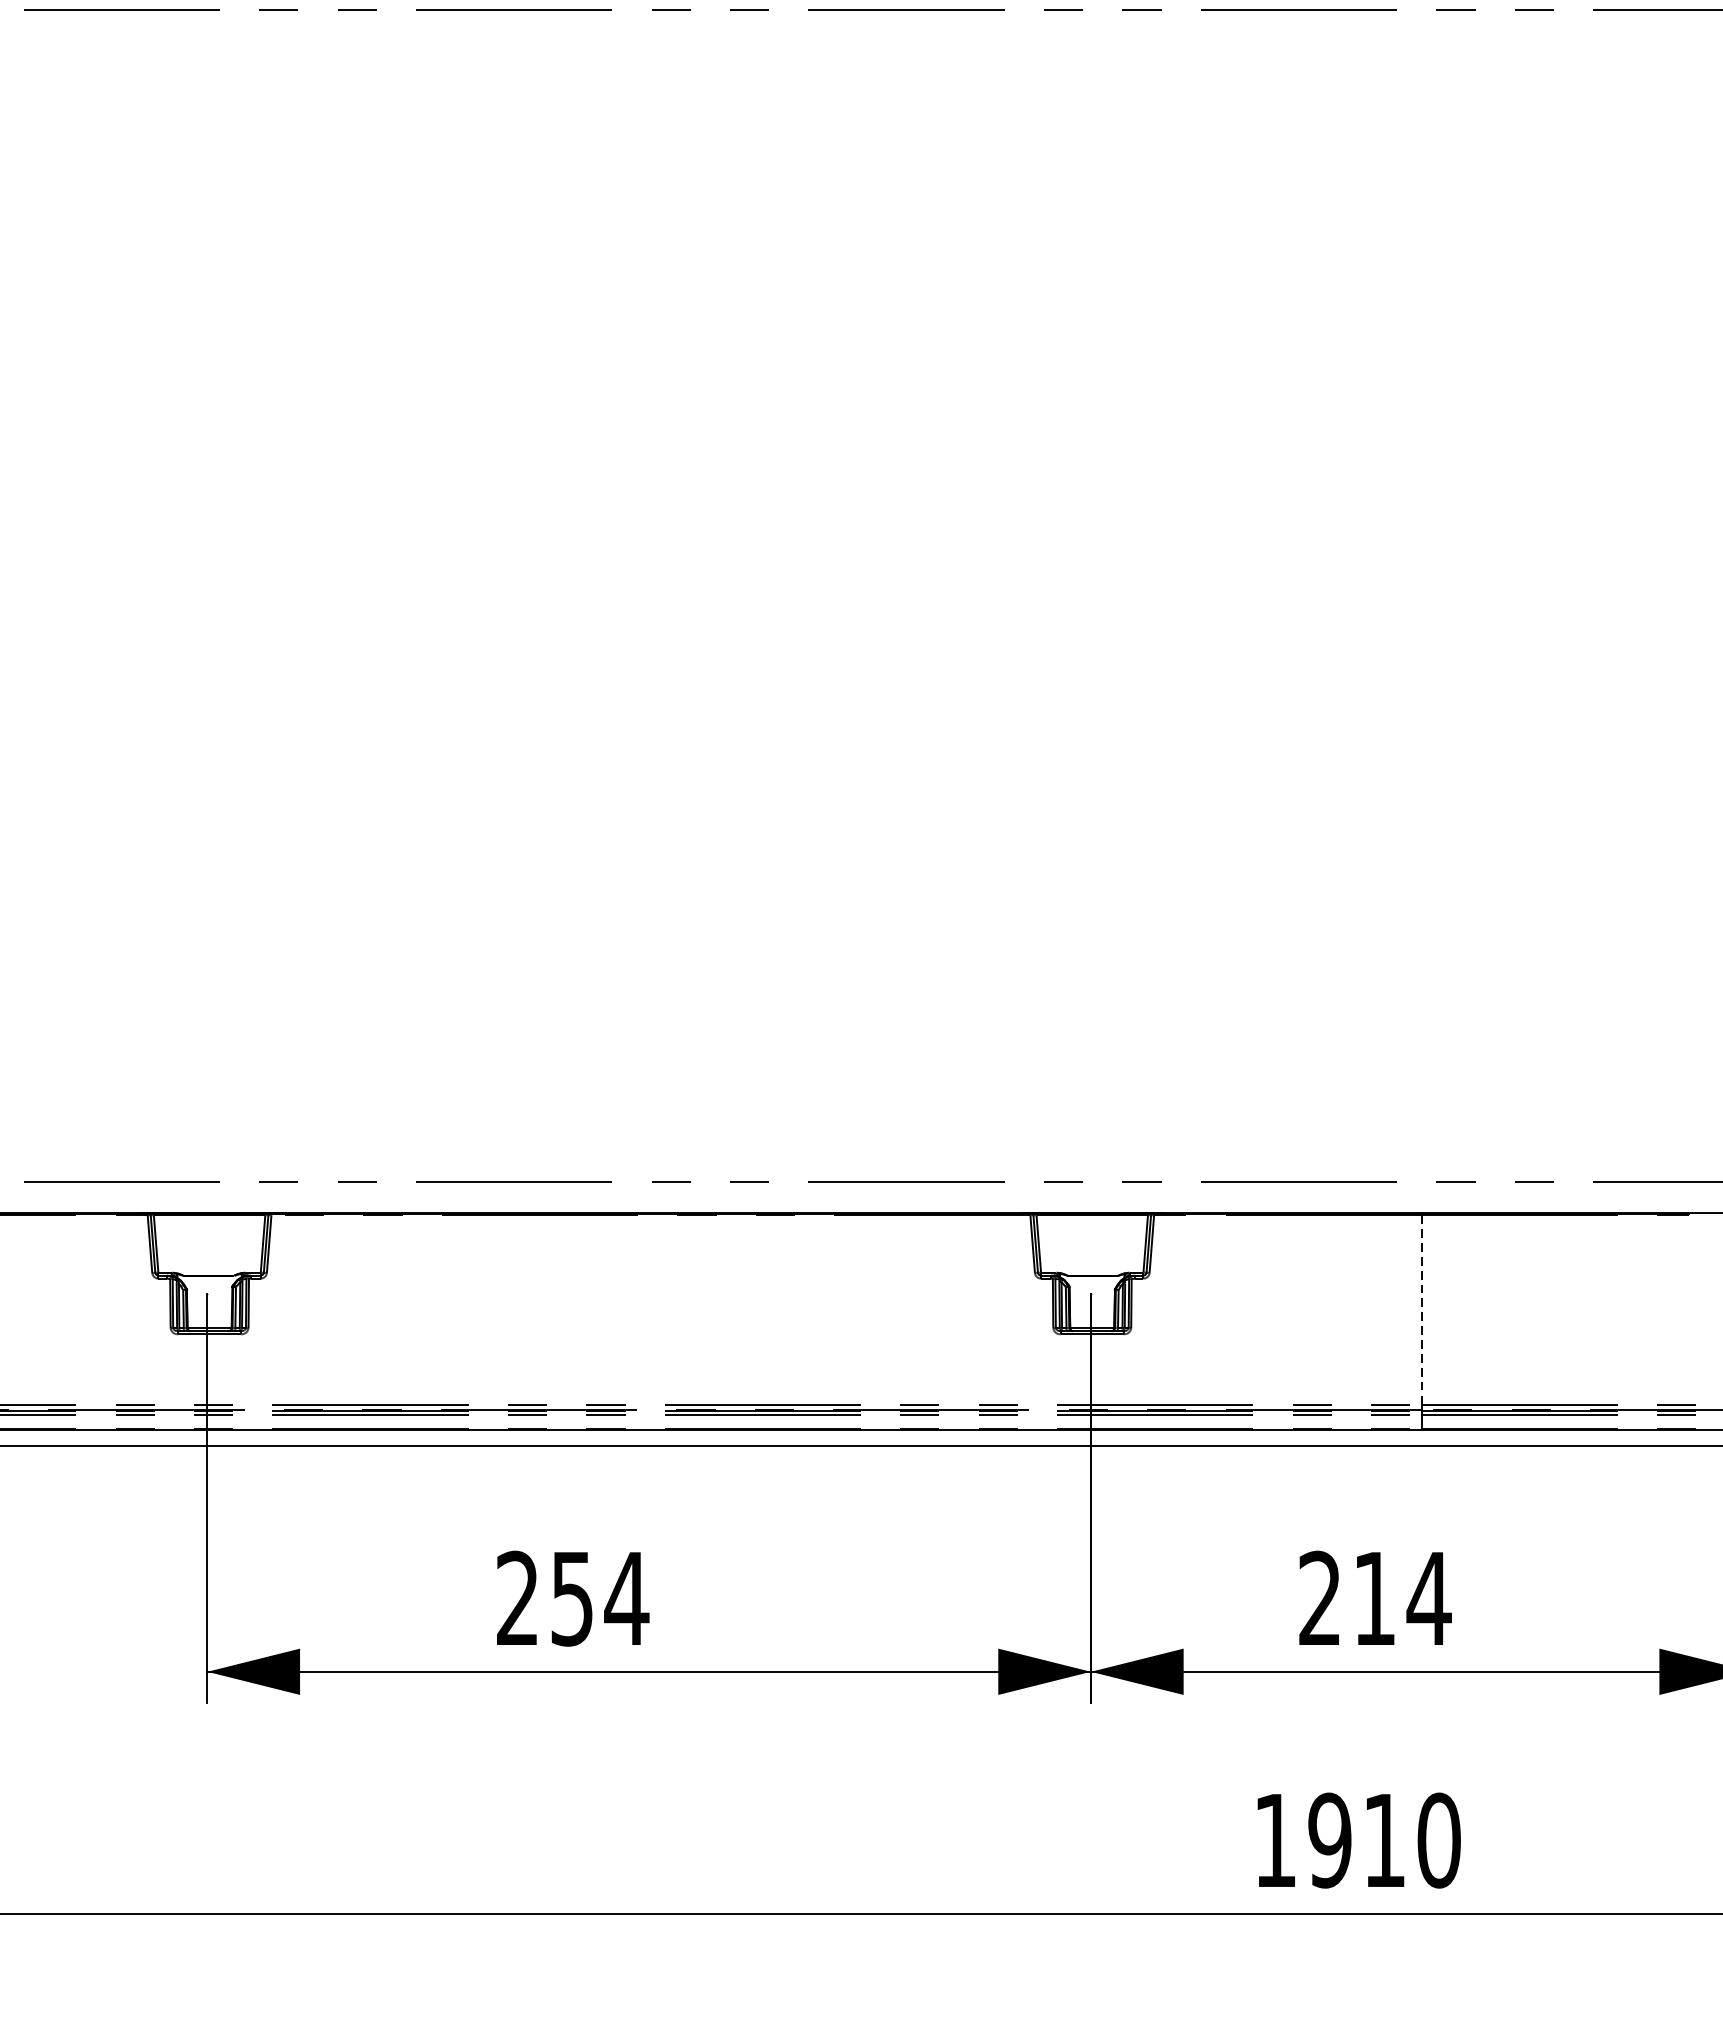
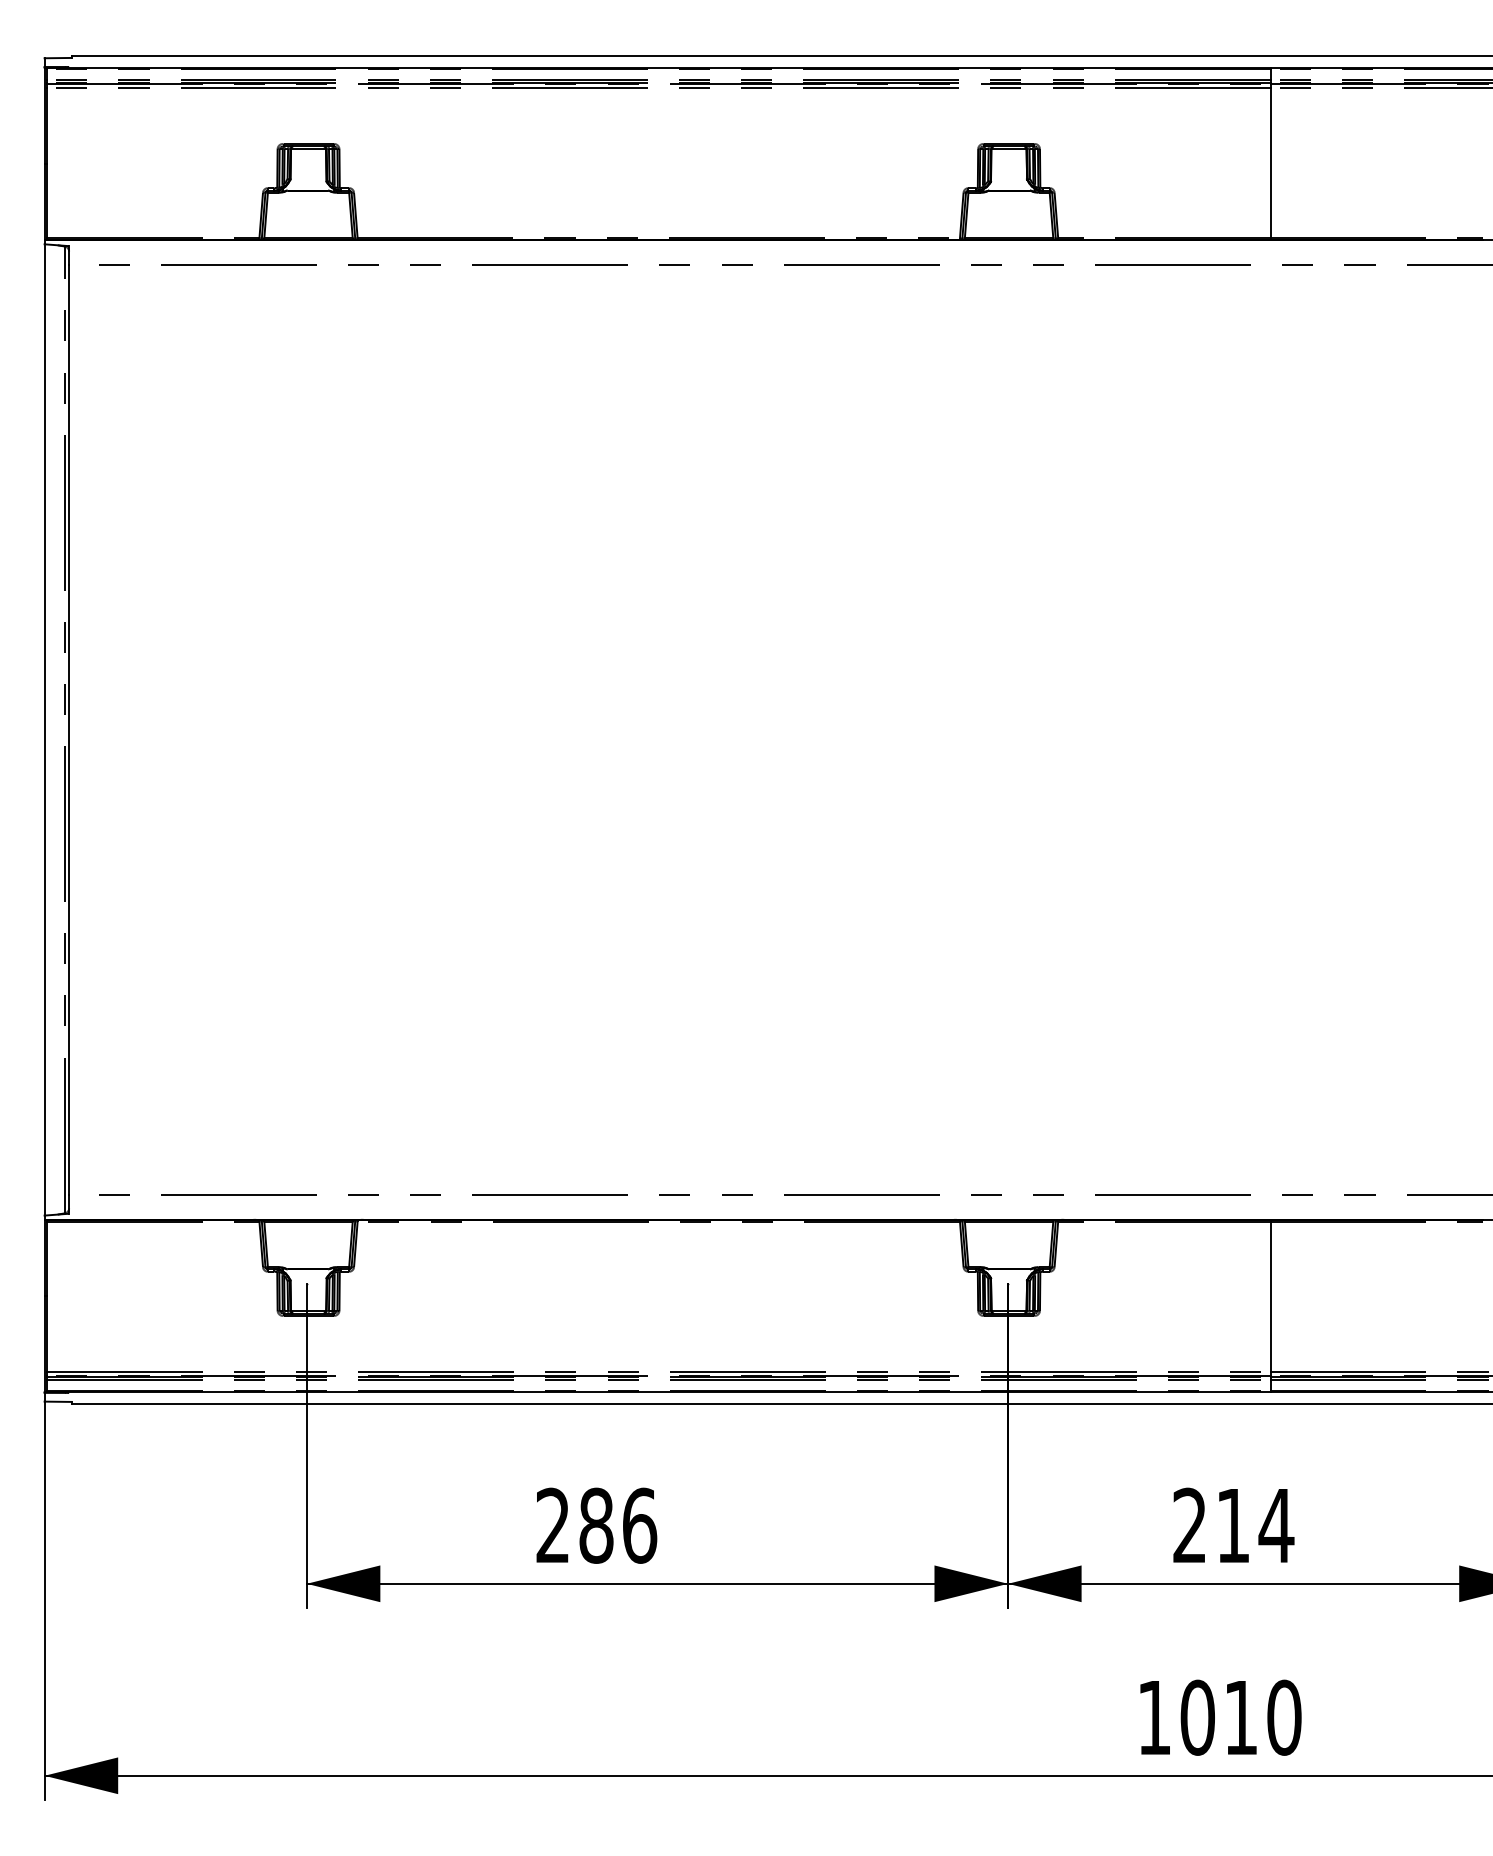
line: (1421, 1311) -> (1270, 1297), dashed -> solid
text: (600, 1598) -> (618, 1525), 254 -> 286
text: (1329, 1840) -> (1197, 1717), 1910 -> 1010

